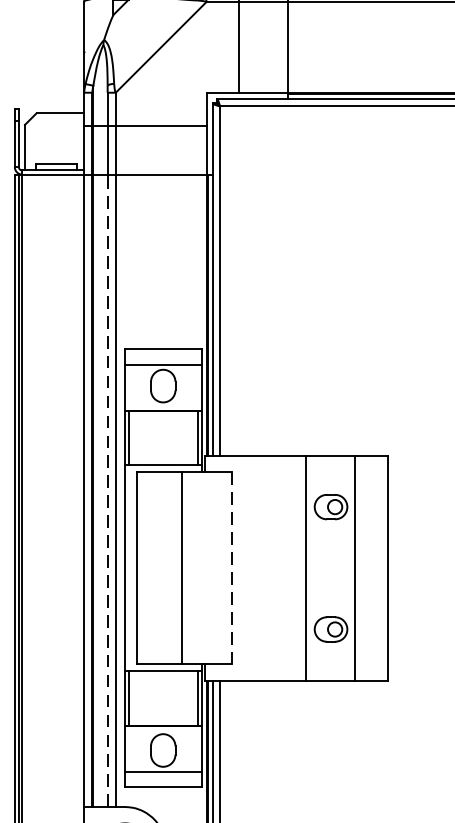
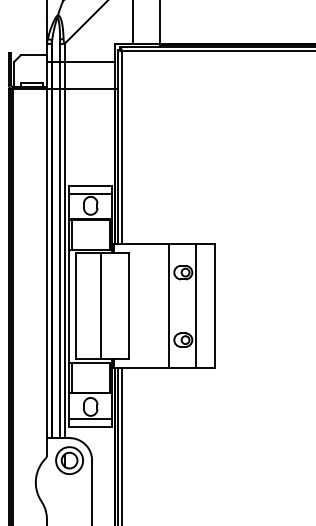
line: (108, 490) -> (60, 263), dashed -> solid
line: (231, 568) -> (128, 306), dashed -> solid

